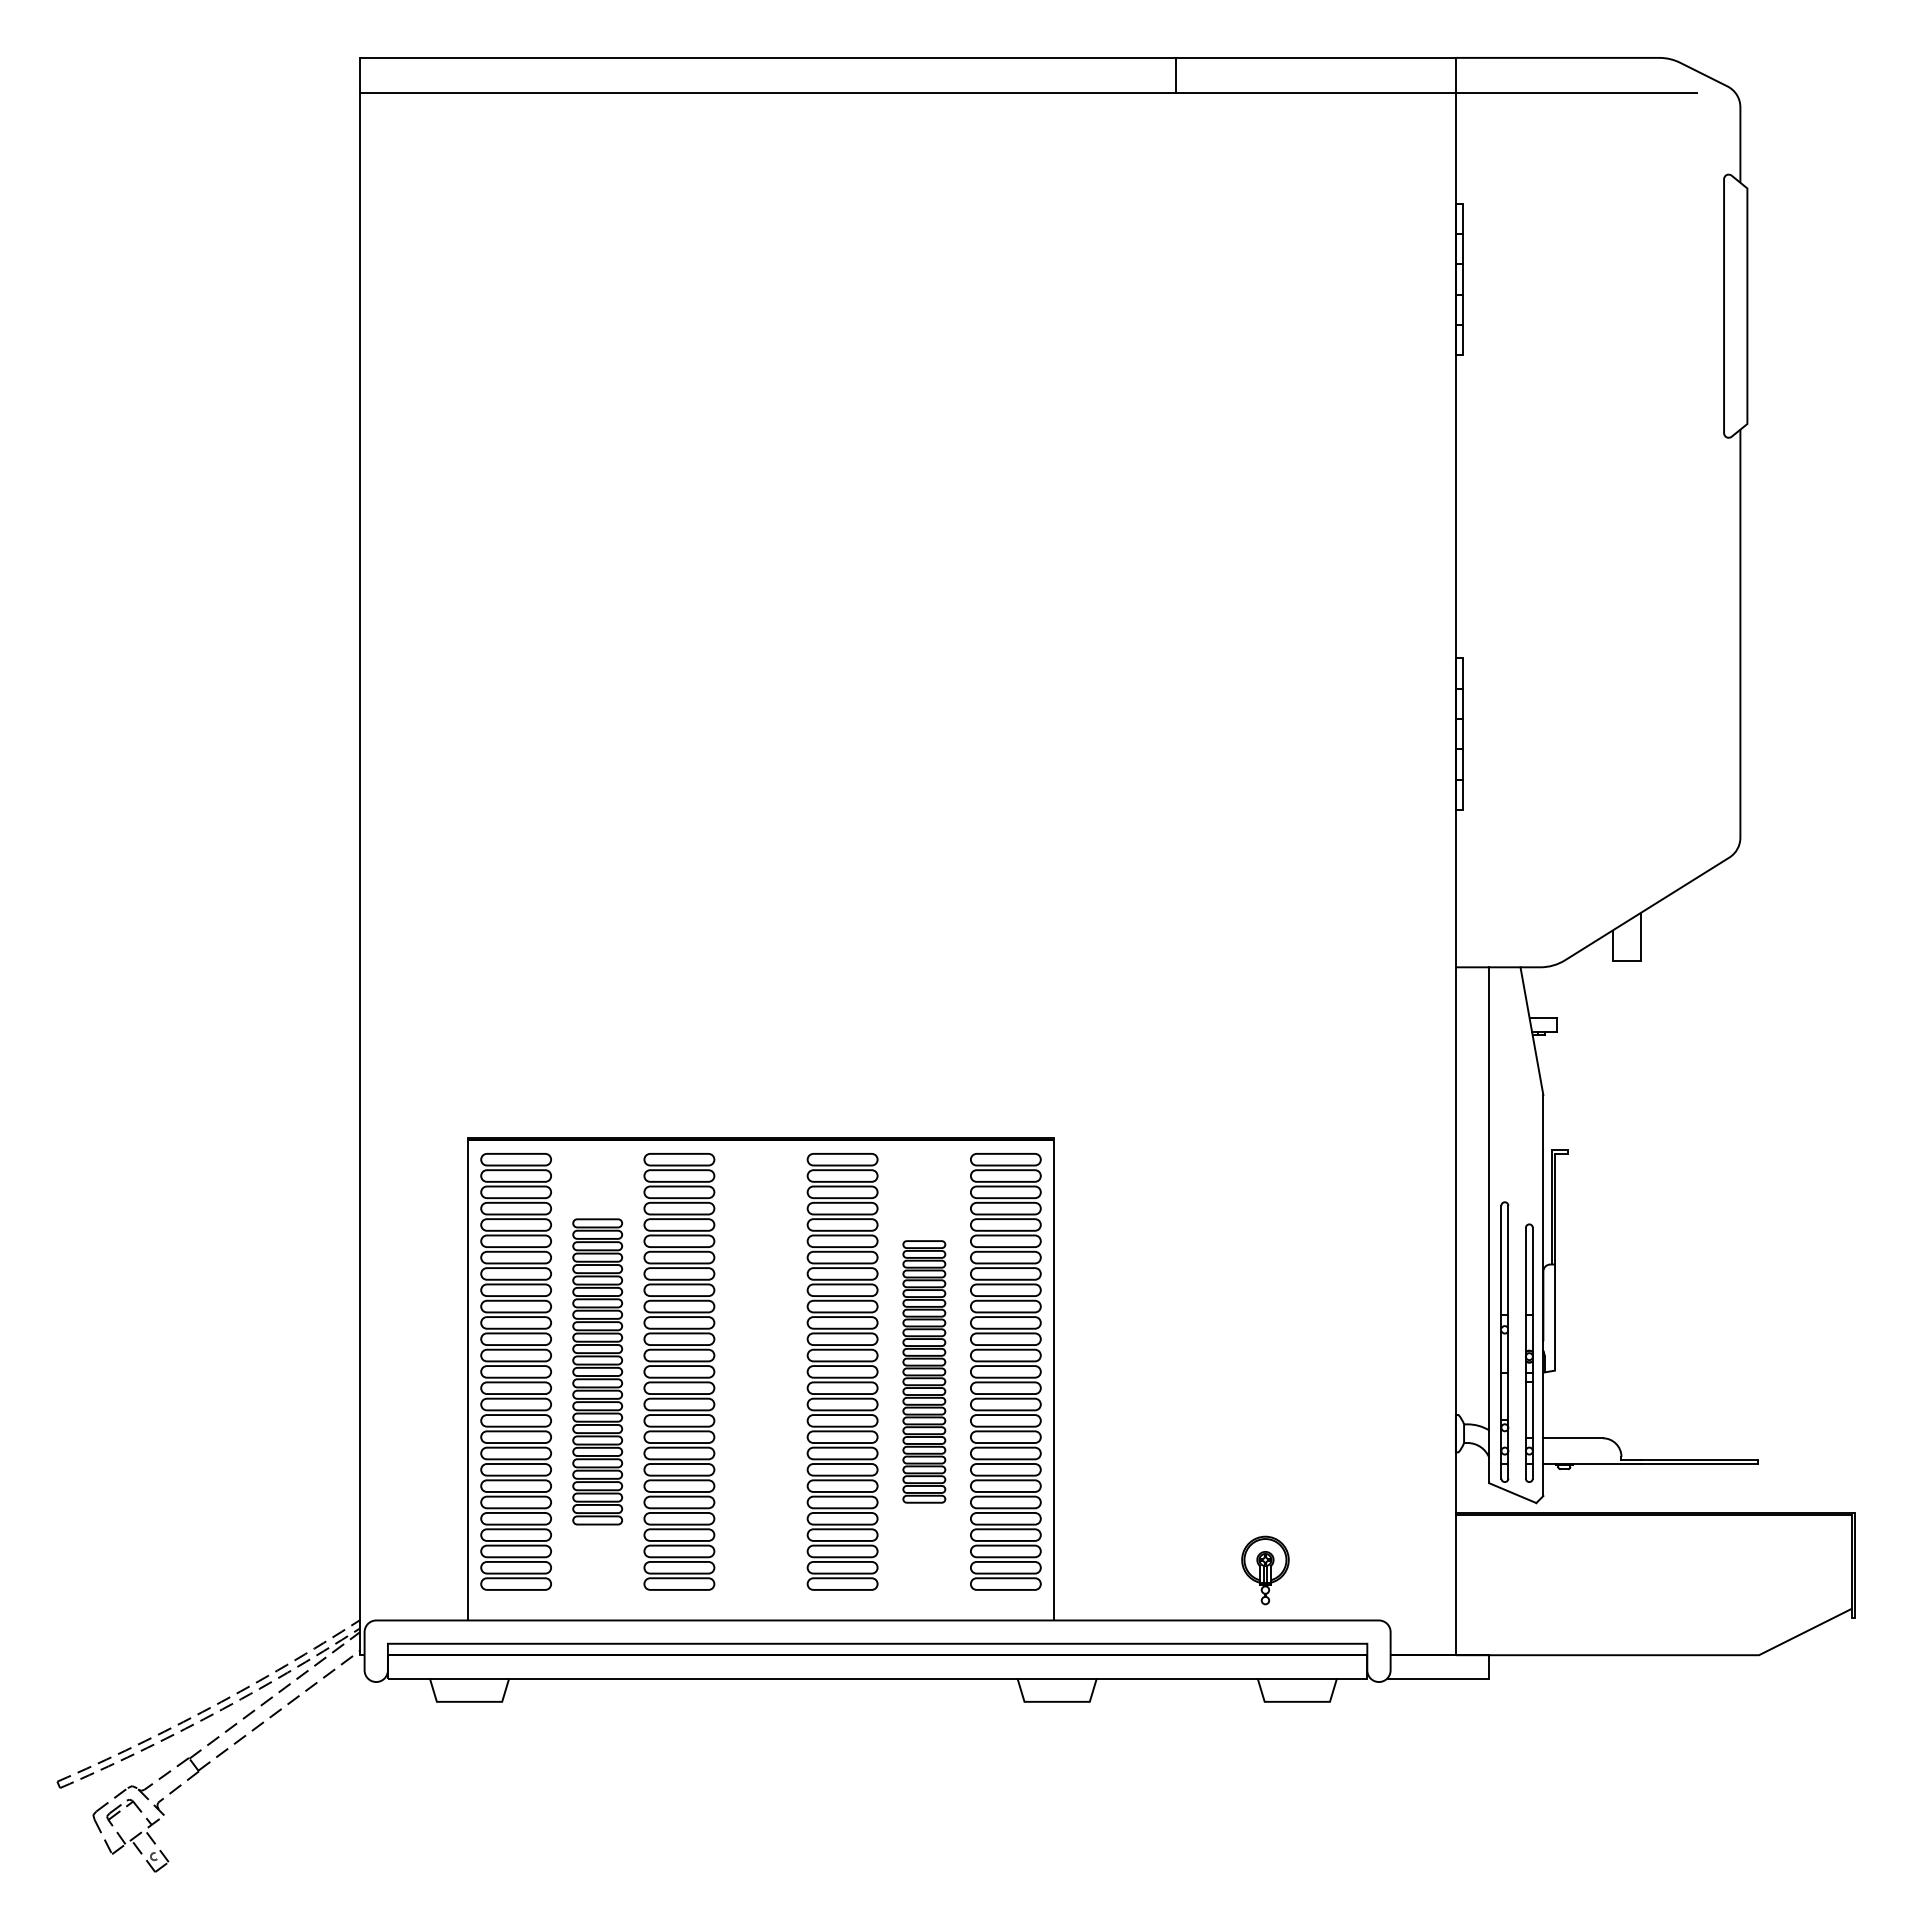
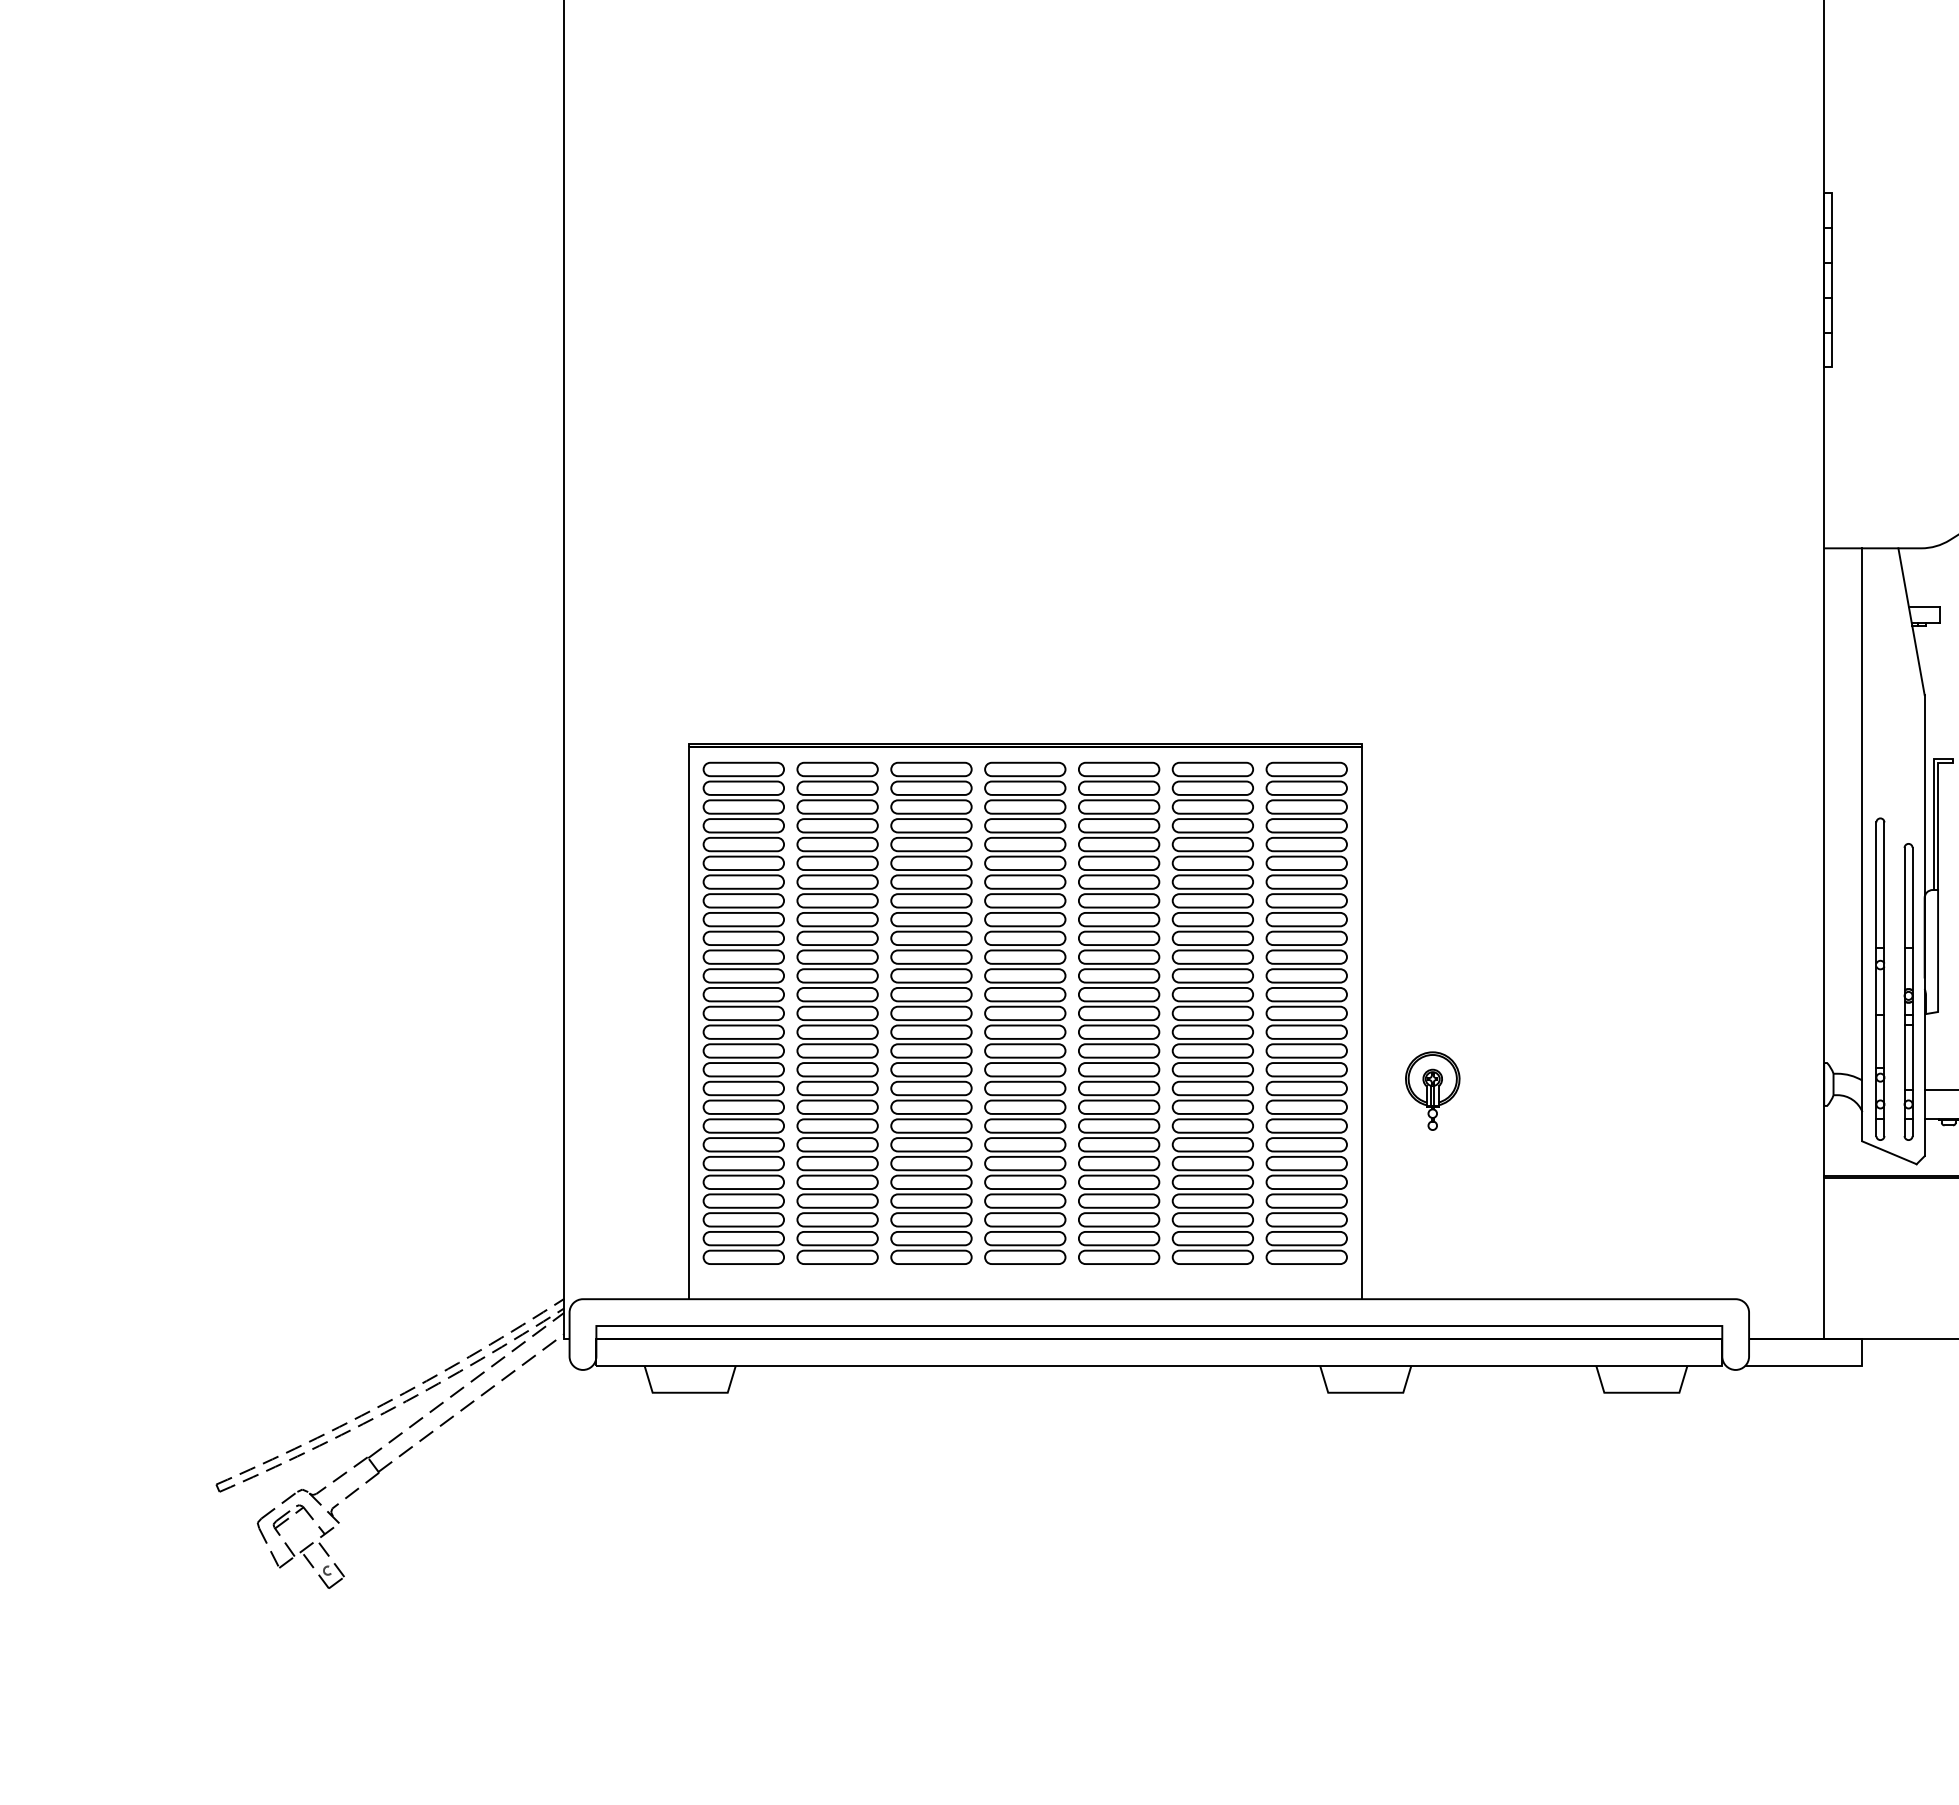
part: (597, 1371) -> (837, 1012), size x1.43
part: (760, 1371) -> (1024, 1012), added
part: (924, 1371) -> (1213, 1012), size x1.67
part: (1265, 1570) -> (1432, 1091), moved

